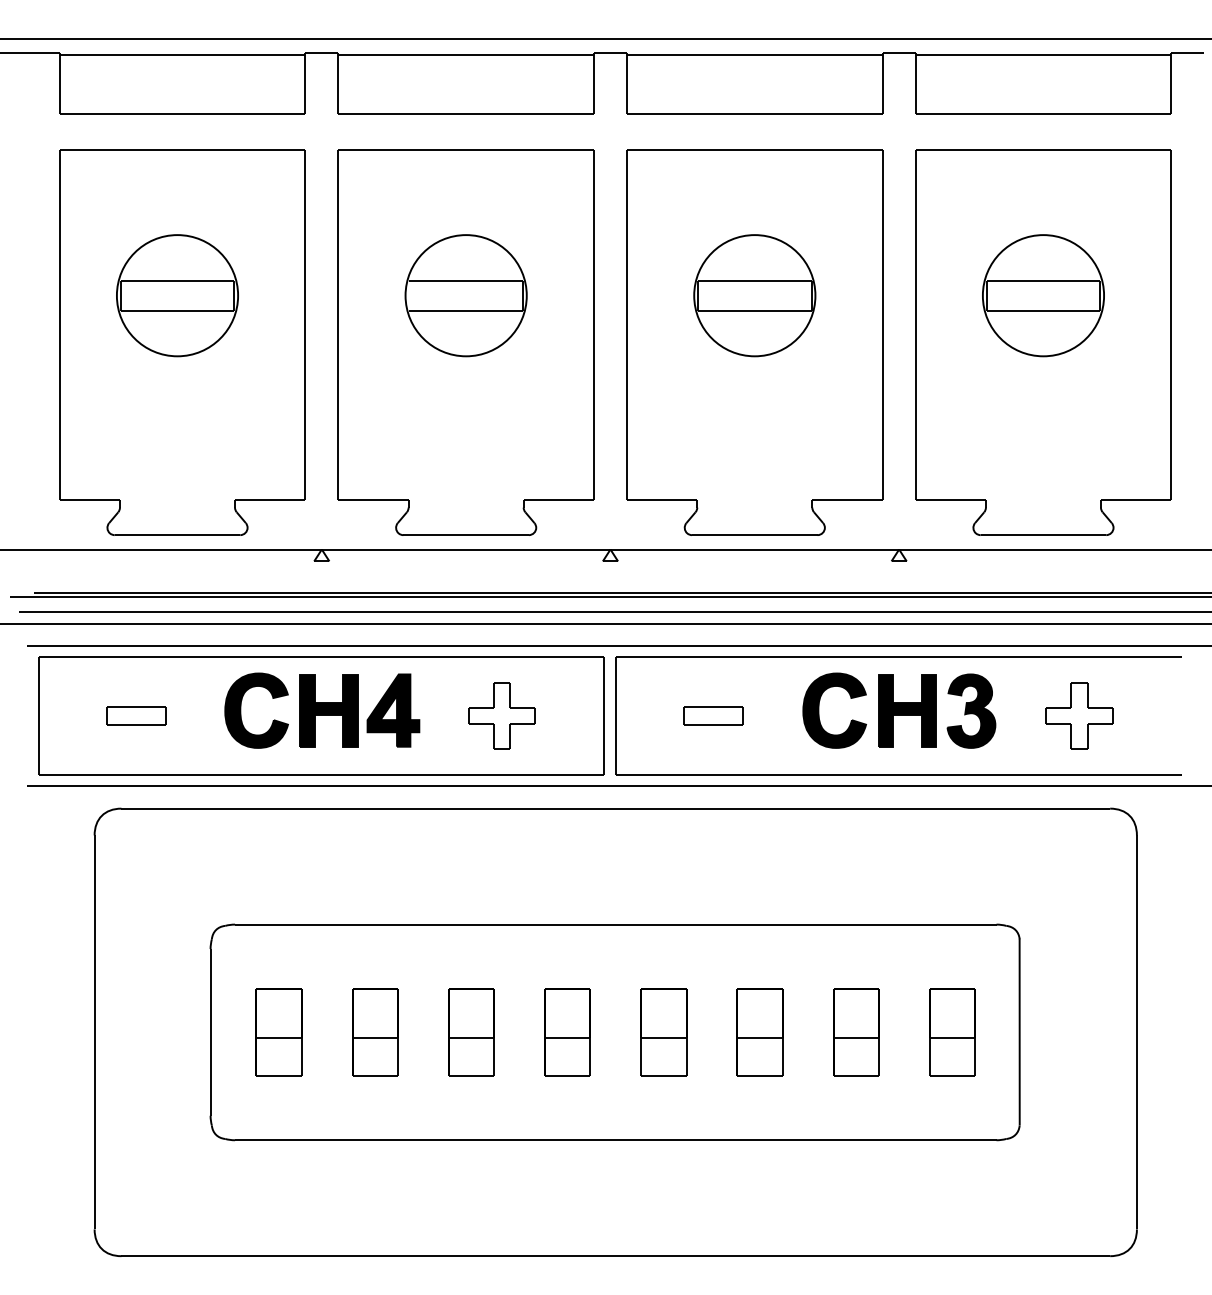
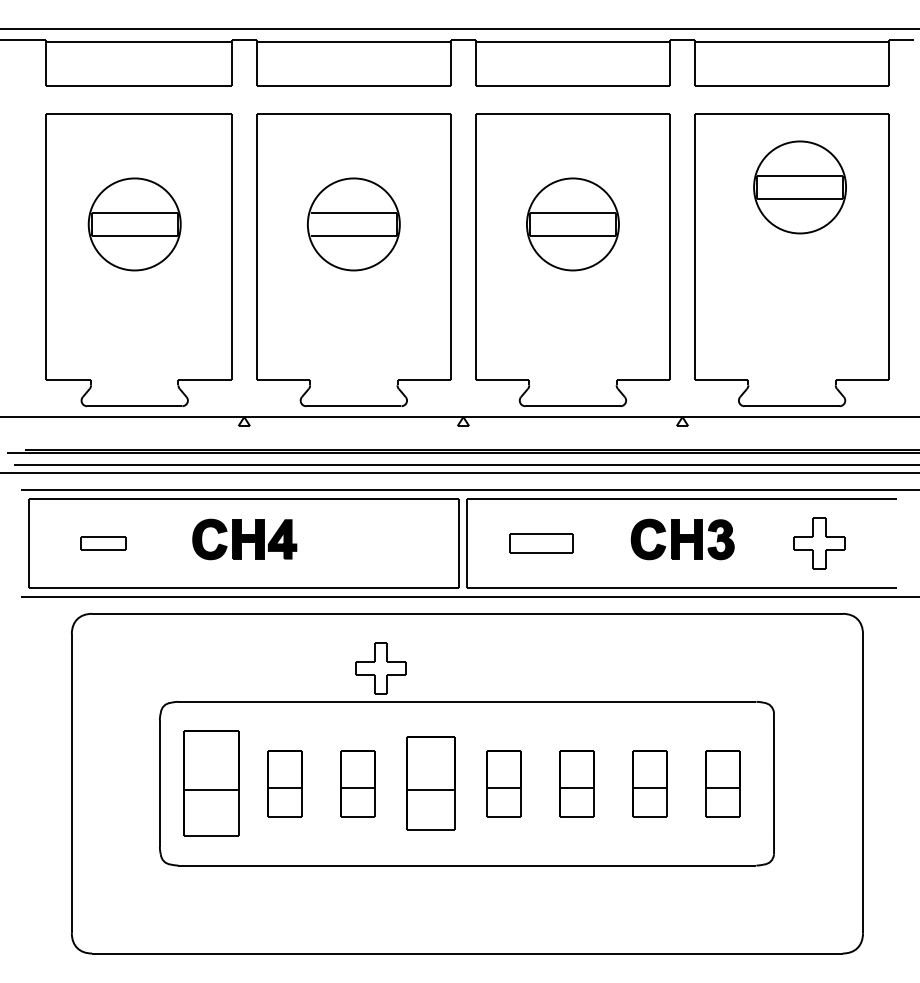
part: (1042, 295) -> (799, 187), moved
part: (322, 710) -> (244, 539), size x0.7
part: (899, 710) -> (682, 539), size x0.7
part: (501, 716) -> (380, 668), moved
part: (713, 716) -> (541, 543), size x1.4
part: (278, 1032) -> (211, 783), size x1.6
part: (567, 1032) -> (430, 783), size x1.4

